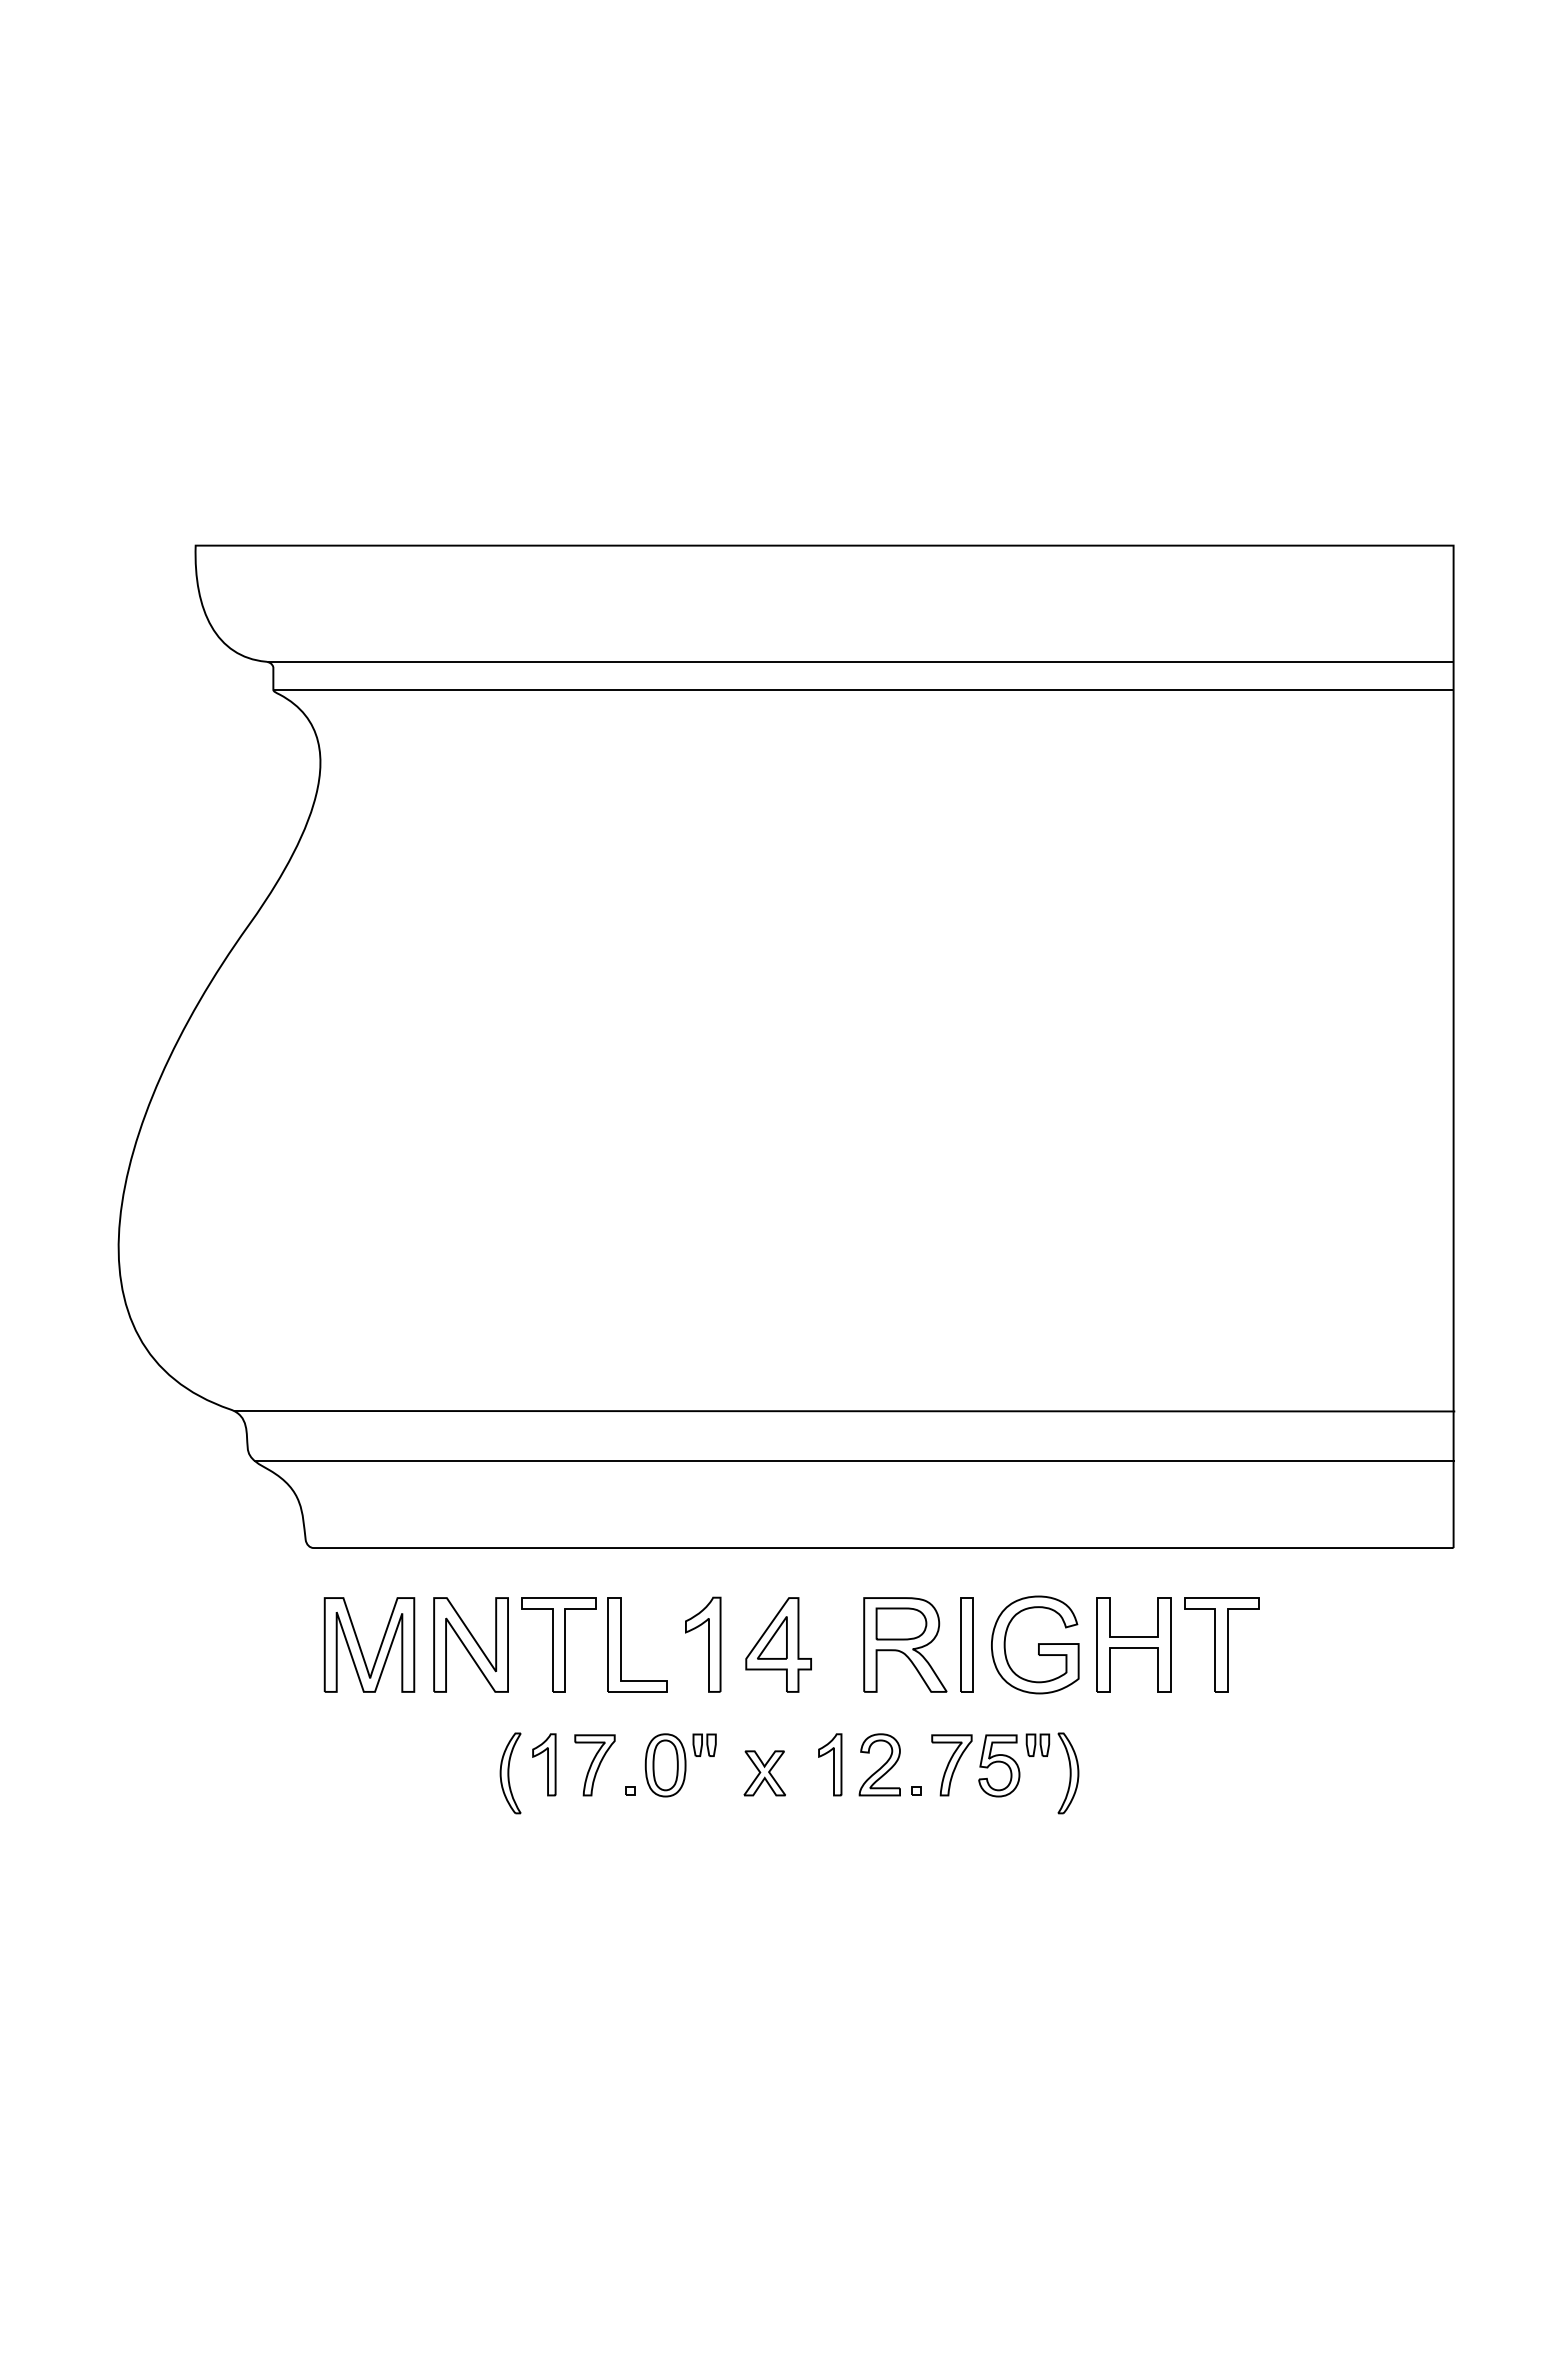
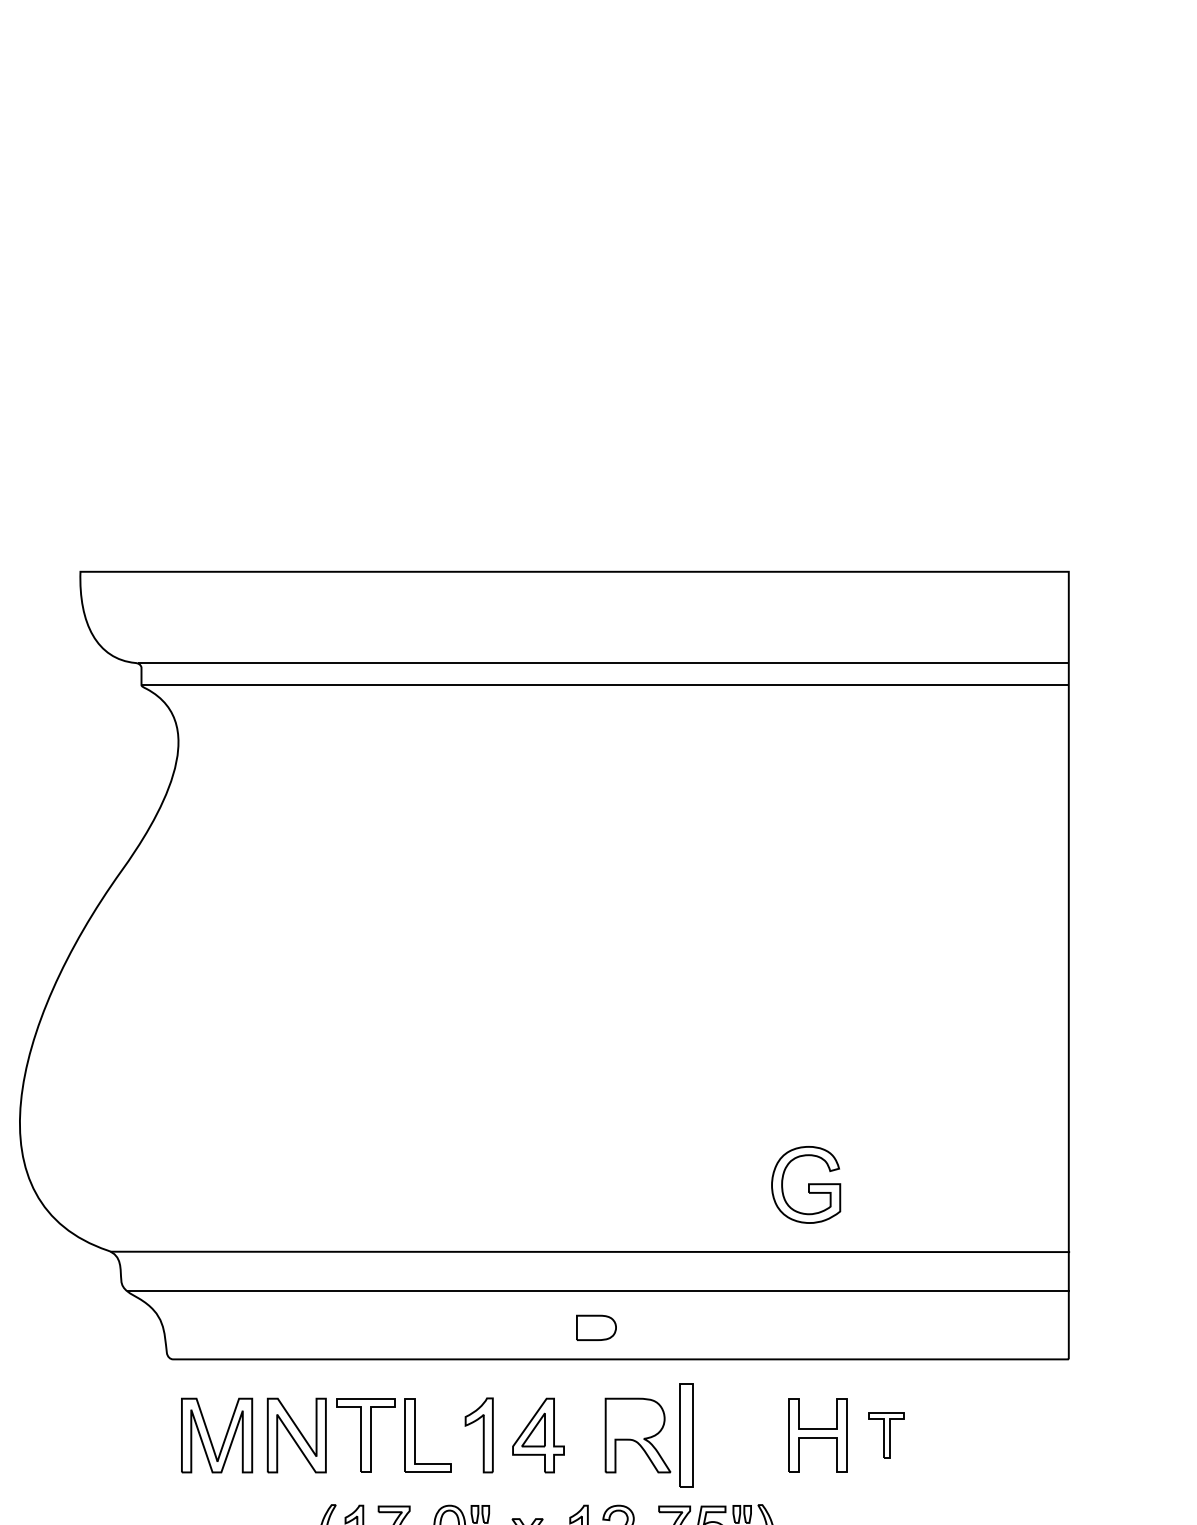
part: (901, 1623) -> (596, 1327), moved
part: (966, 1644) -> (686, 1435), size x1.4
part: (1035, 1644) -> (806, 1184), moved
part: (1221, 1644) -> (886, 1435), size x0.6

